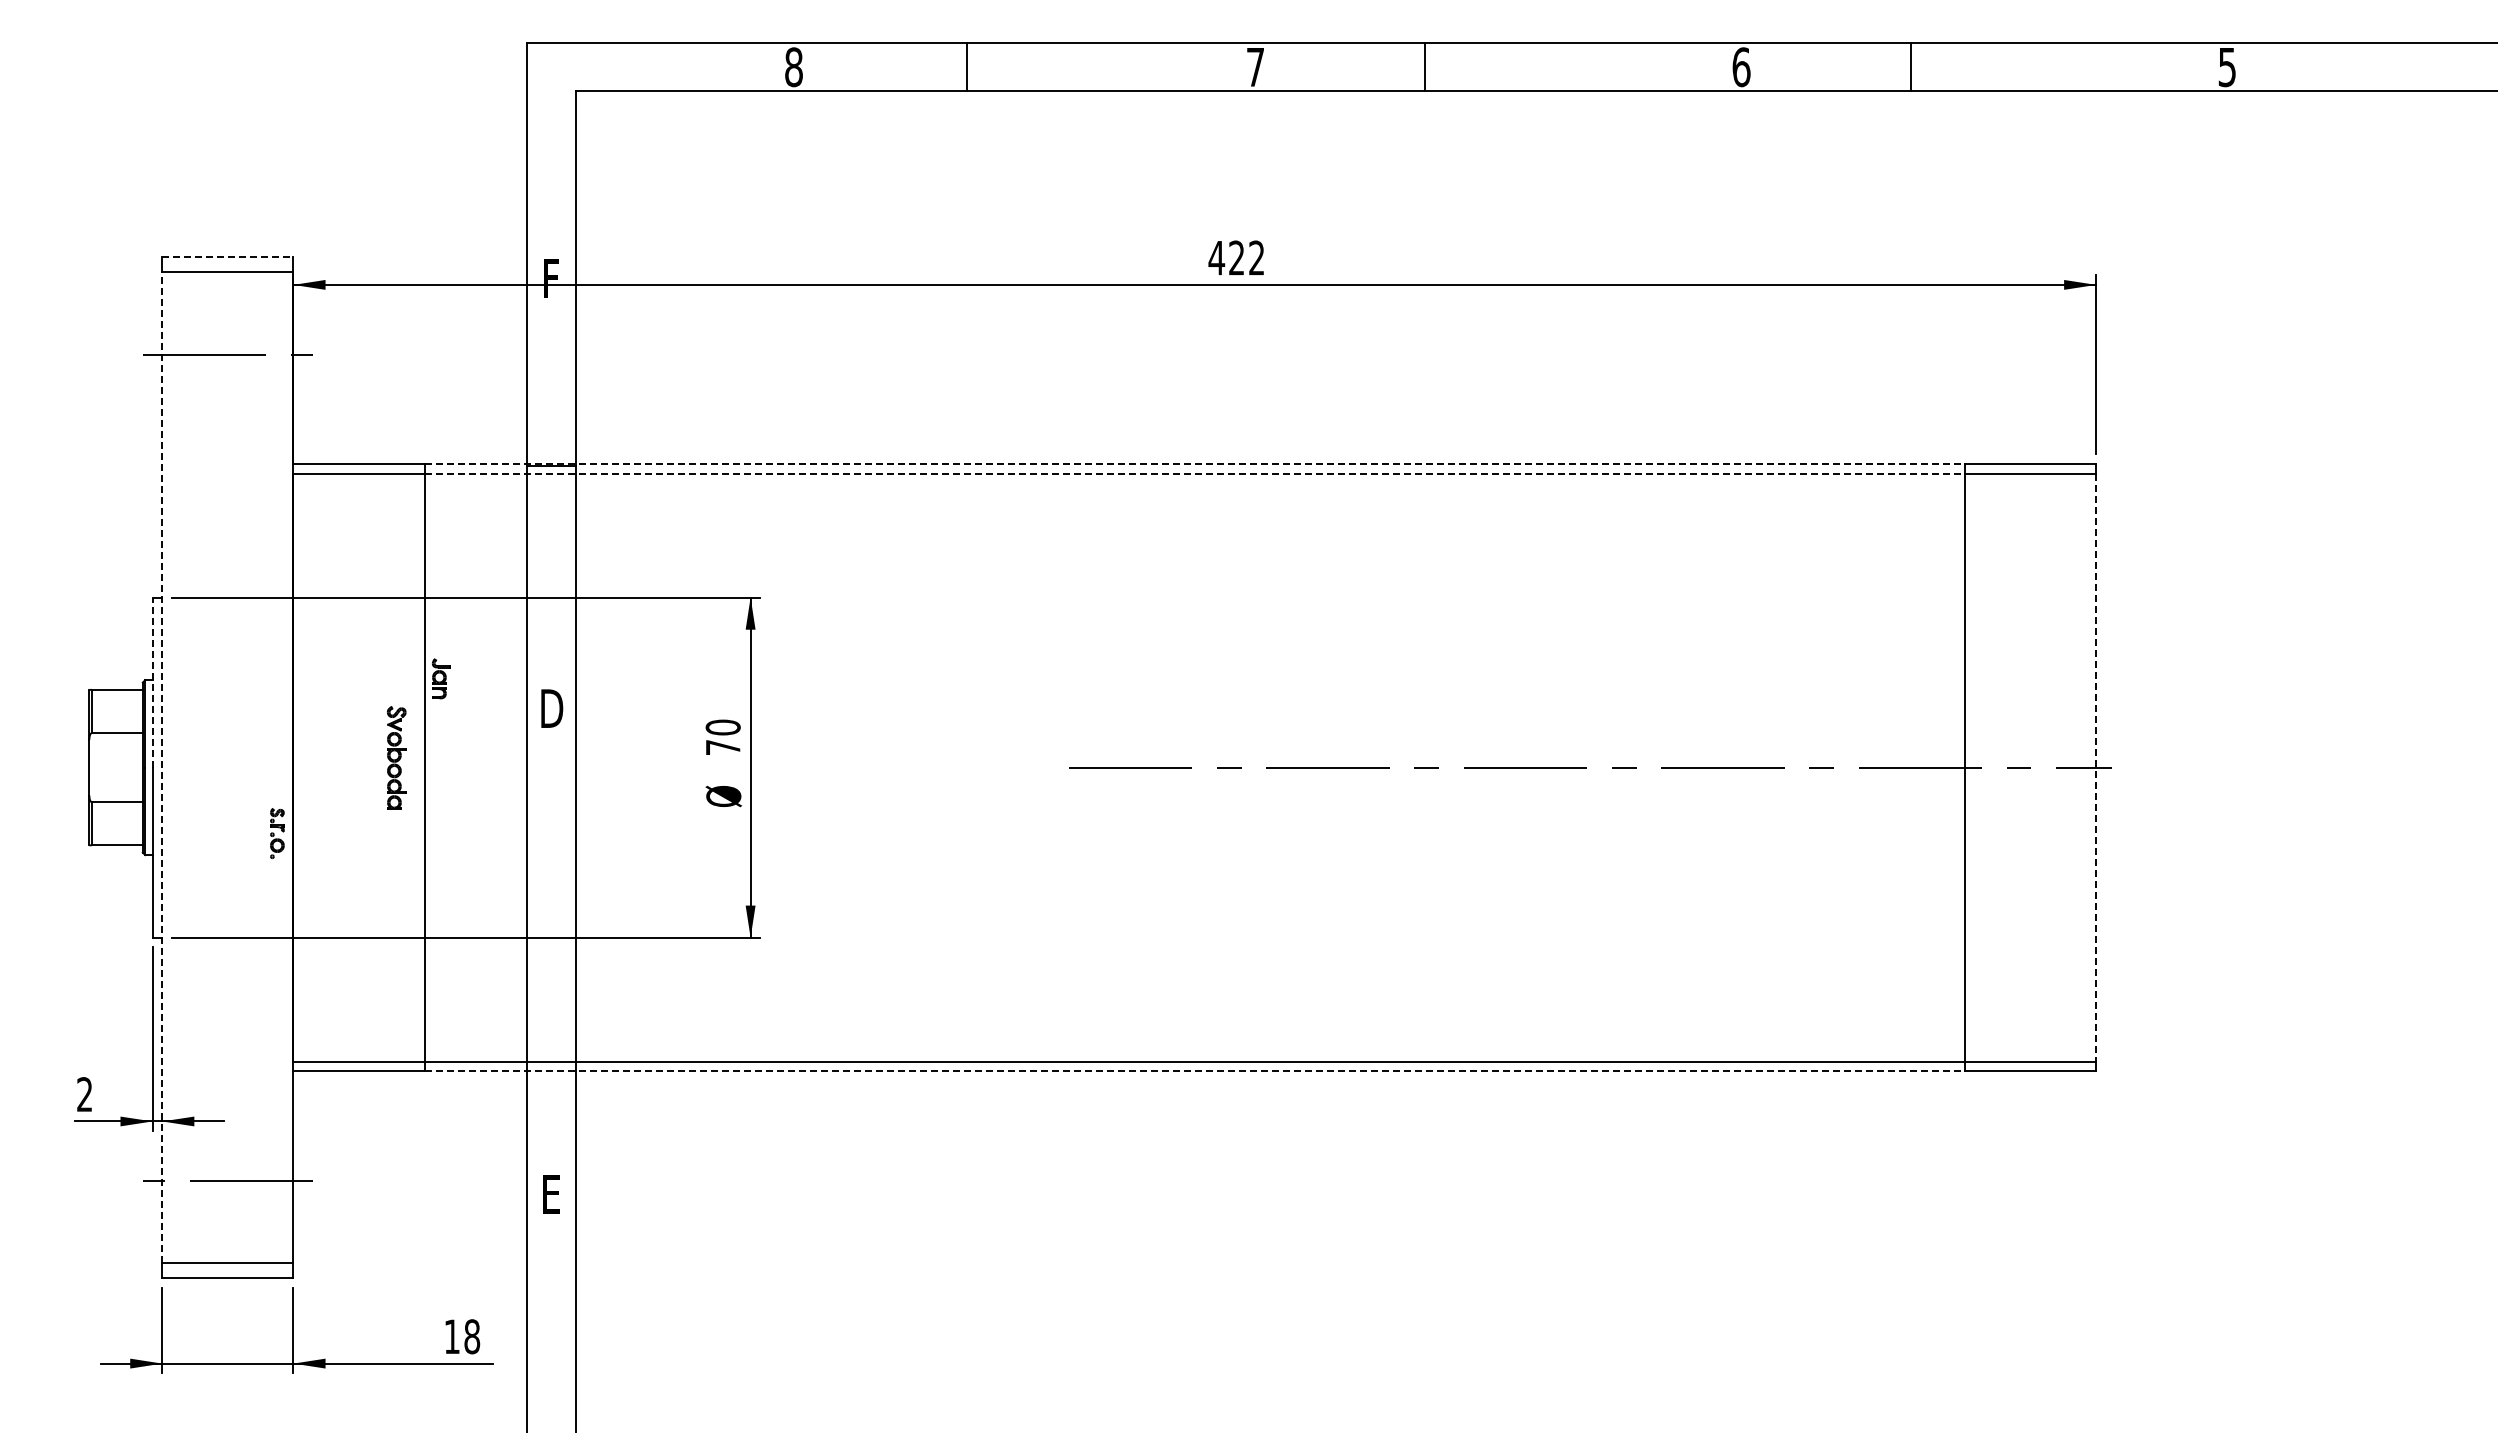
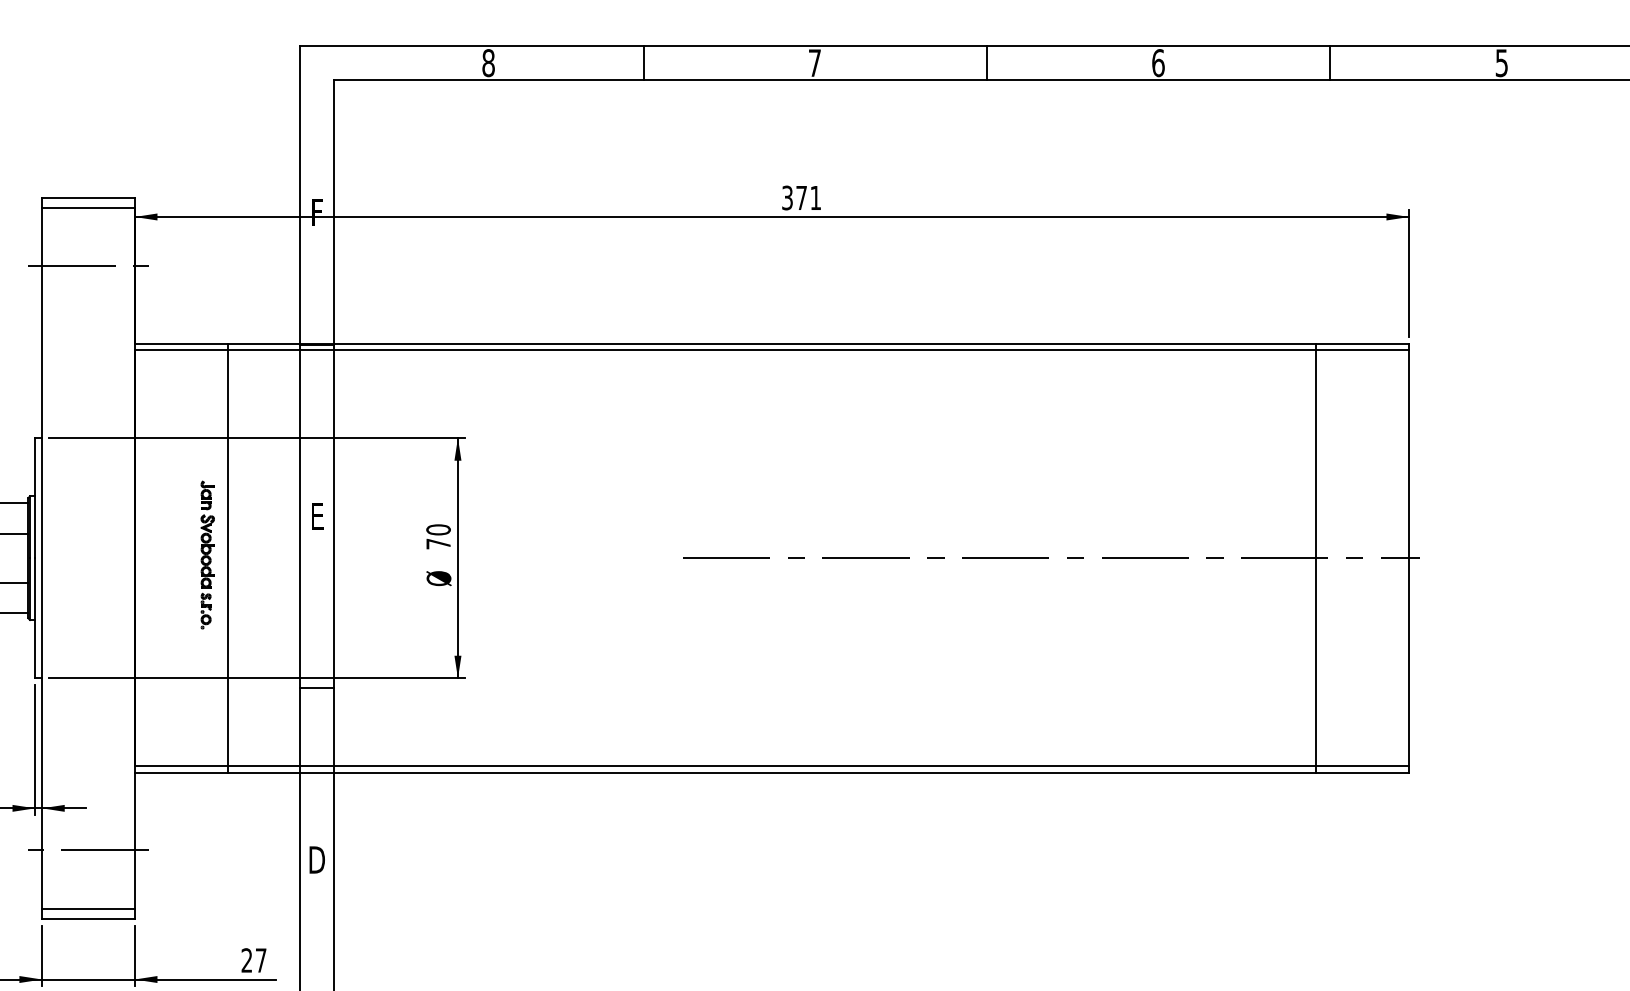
line: (967, 66) -> (643, 62), moved
line: (1425, 66) -> (987, 62), moved
line: (1910, 66) -> (1330, 62), moved
line: (227, 257) -> (88, 197), dashed -> solid
text: (1235, 257) -> (800, 197), 422 -> 371
line: (1195, 463) -> (772, 343), dashed -> solid
line: (1195, 473) -> (772, 350), dashed -> solid
part: (440, 678) -> (206, 495), moved
line: (152, 682) -> (35, 498), dashed -> solid
text: (552, 708) -> (317, 516), D -> E
line: (162, 767) -> (42, 558), dashed -> solid
line: (2096, 767) -> (1409, 558), dashed -> solid
part: (277, 833) -> (206, 611), moved
line: (551, 951) -> (317, 688), added
line: (1195, 1071) -> (772, 773), dashed -> solid
text: (551, 1194) -> (317, 859), E -> D
text: (462, 1336) -> (254, 960), 18 -> 27

